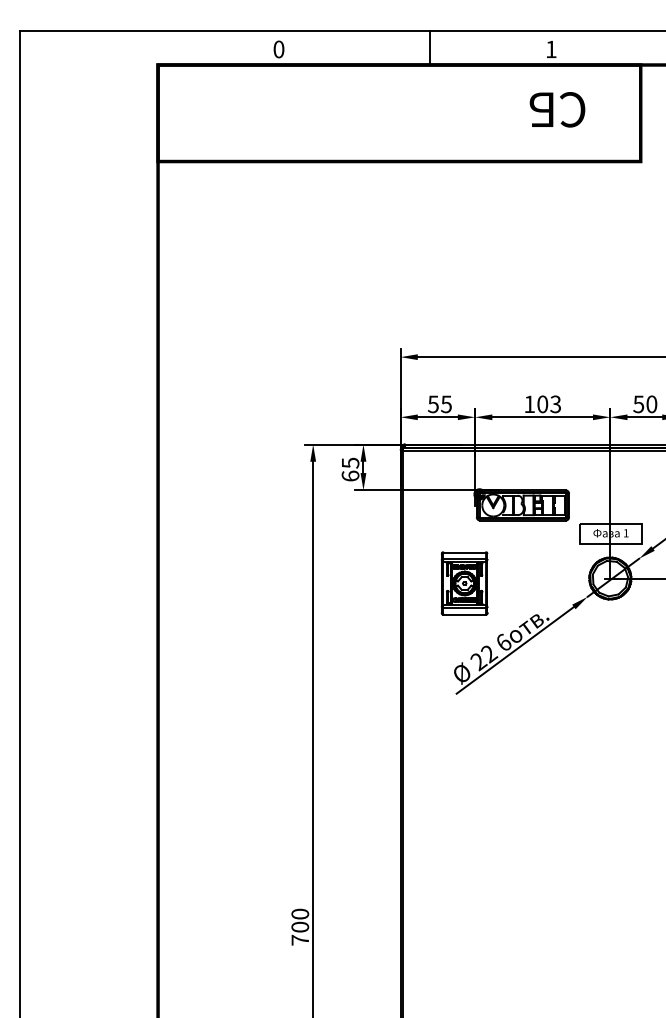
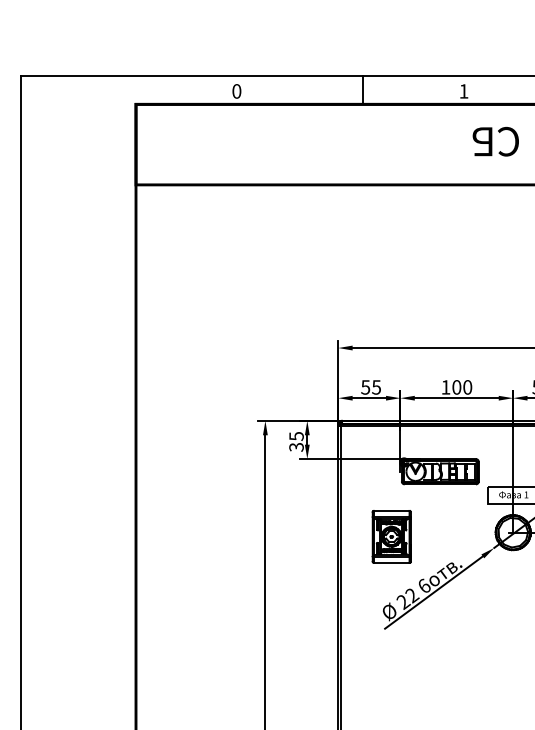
text: (557, 109) -> (495, 141), moved
text: (555, 404) -> (467, 387), 103 -> 100
text: (350, 475) -> (296, 446), 65 -> 35

